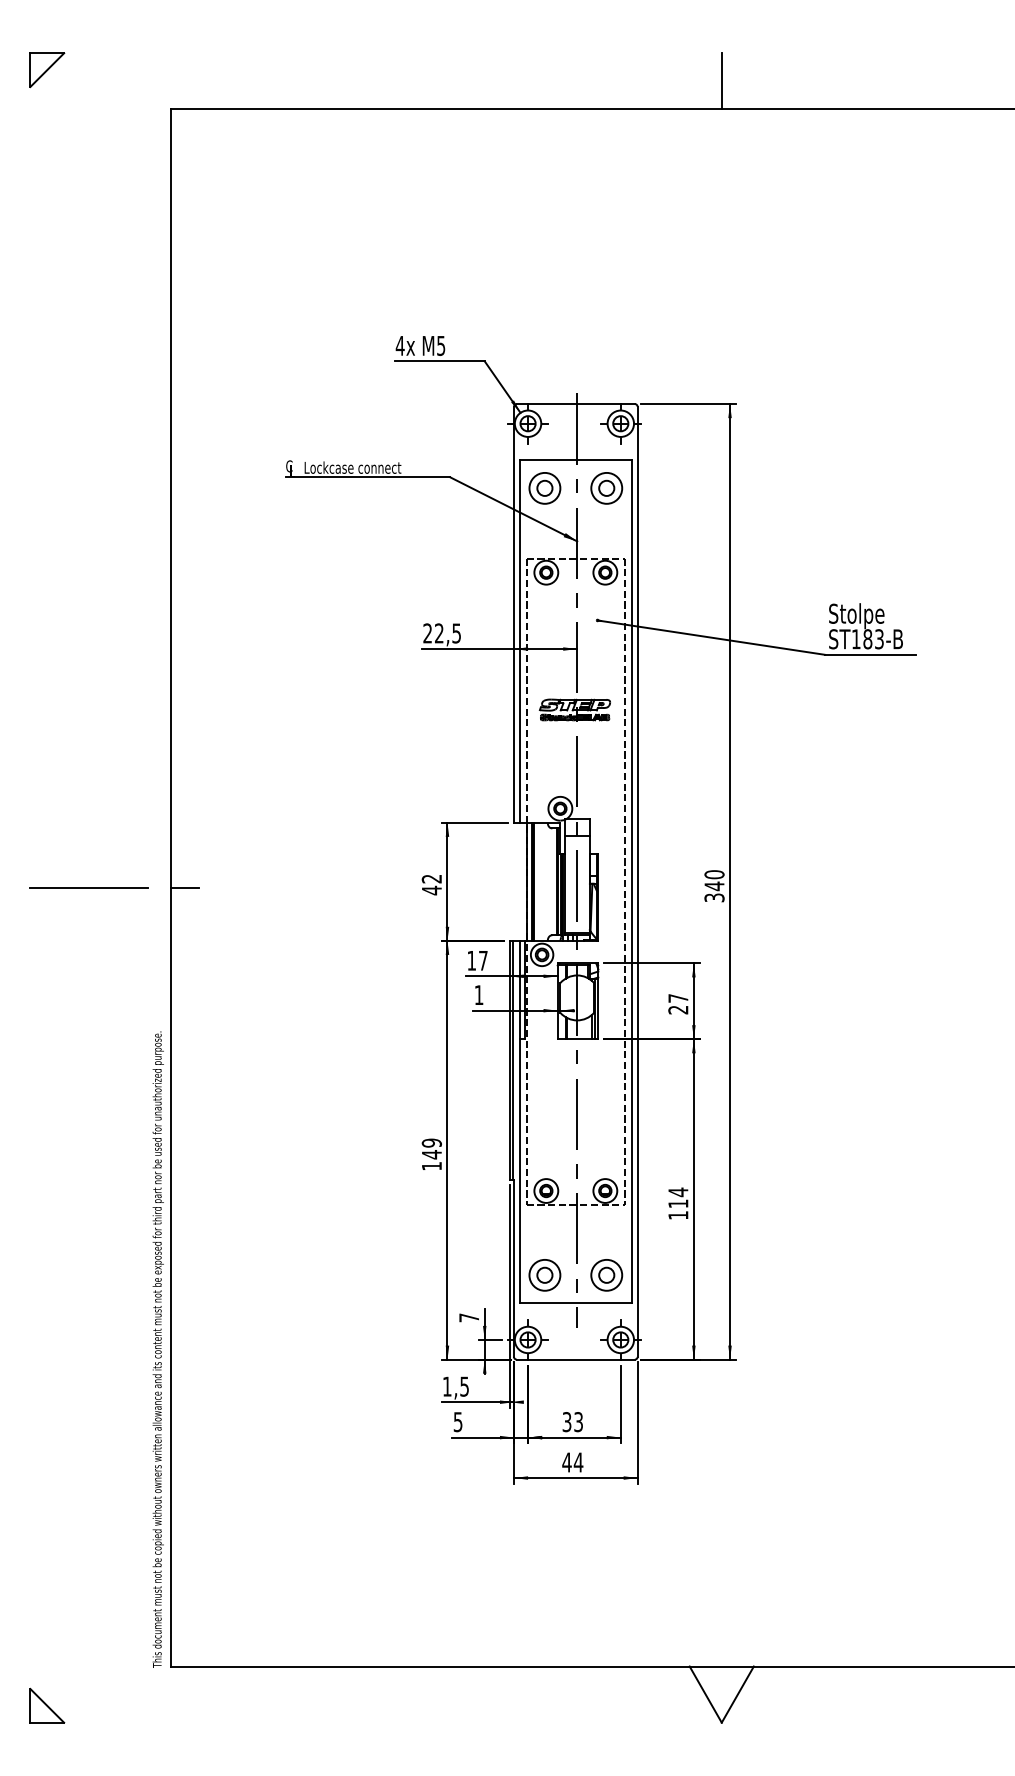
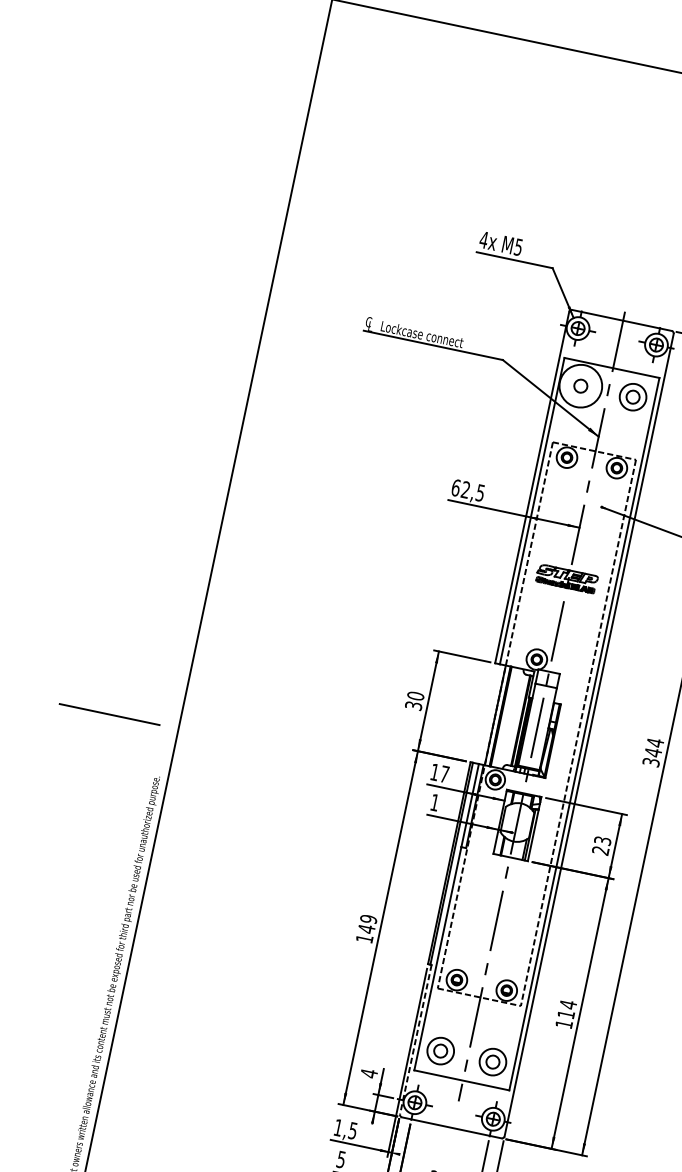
circle: (544, 487) -> (580, 385), size x1.6
text: (427, 633) -> (455, 487), 22,5 -> 62,5
text: (714, 874) -> (655, 742), 340 -> 344
text: (431, 884) -> (414, 700), 42 -> 30
line: (88, 887) -> (108, 713), moved
line: (184, 888) -> (205, 660), removed
text: (678, 998) -> (602, 841), 27 -> 23
line: (514, 1268) -> (416, 1039), solid -> dashed
text: (468, 1317) -> (368, 1073), 7 -> 4

